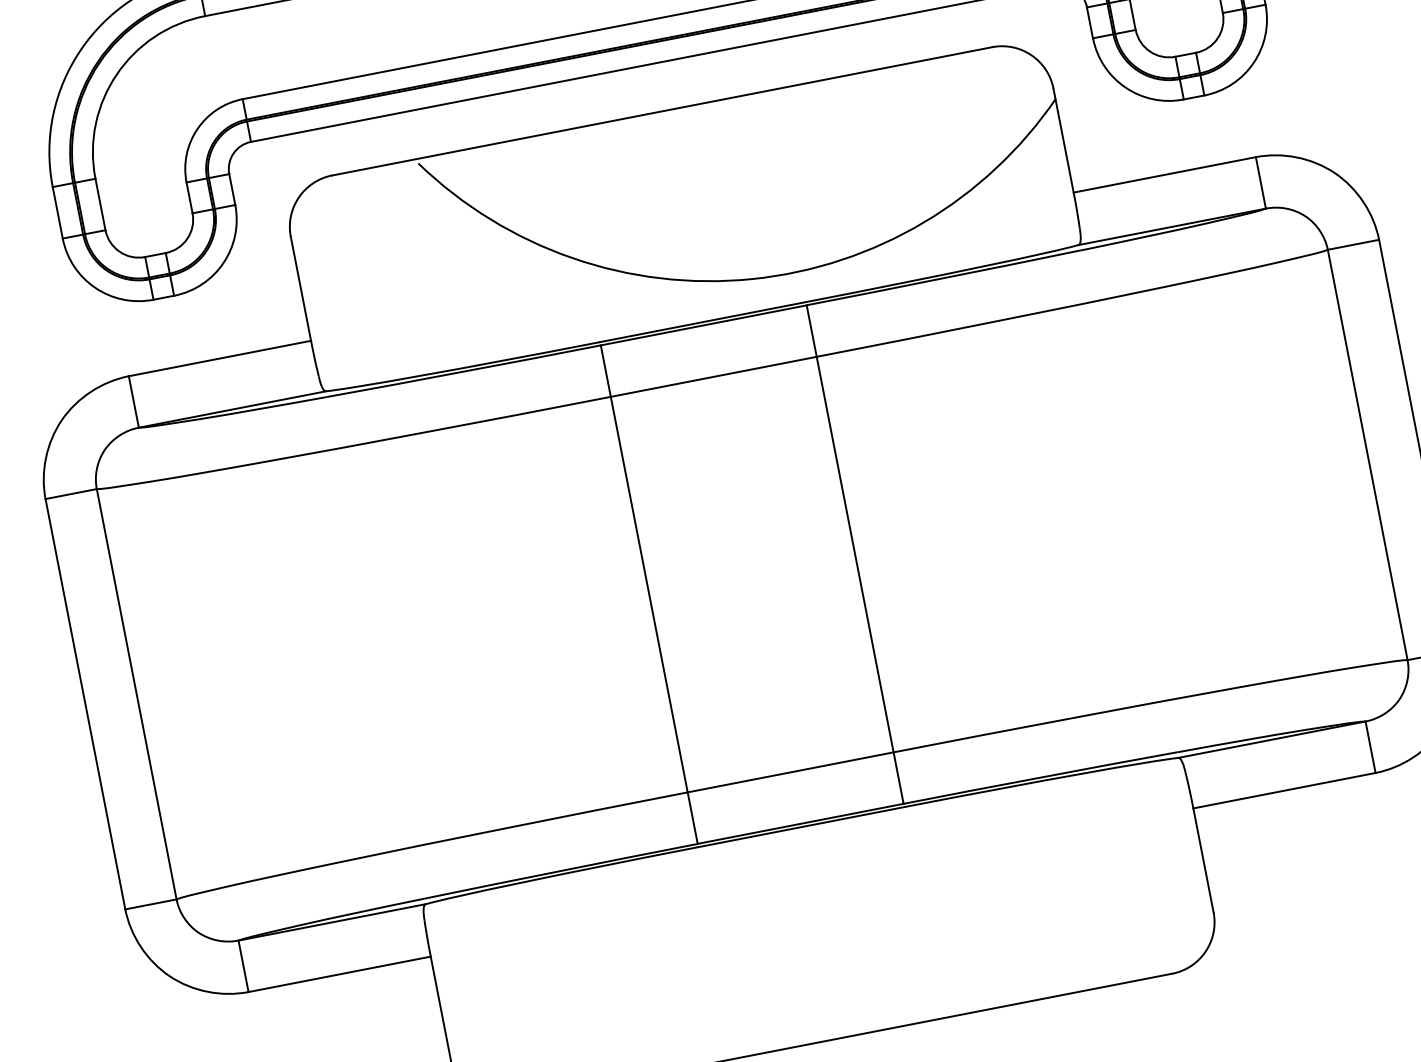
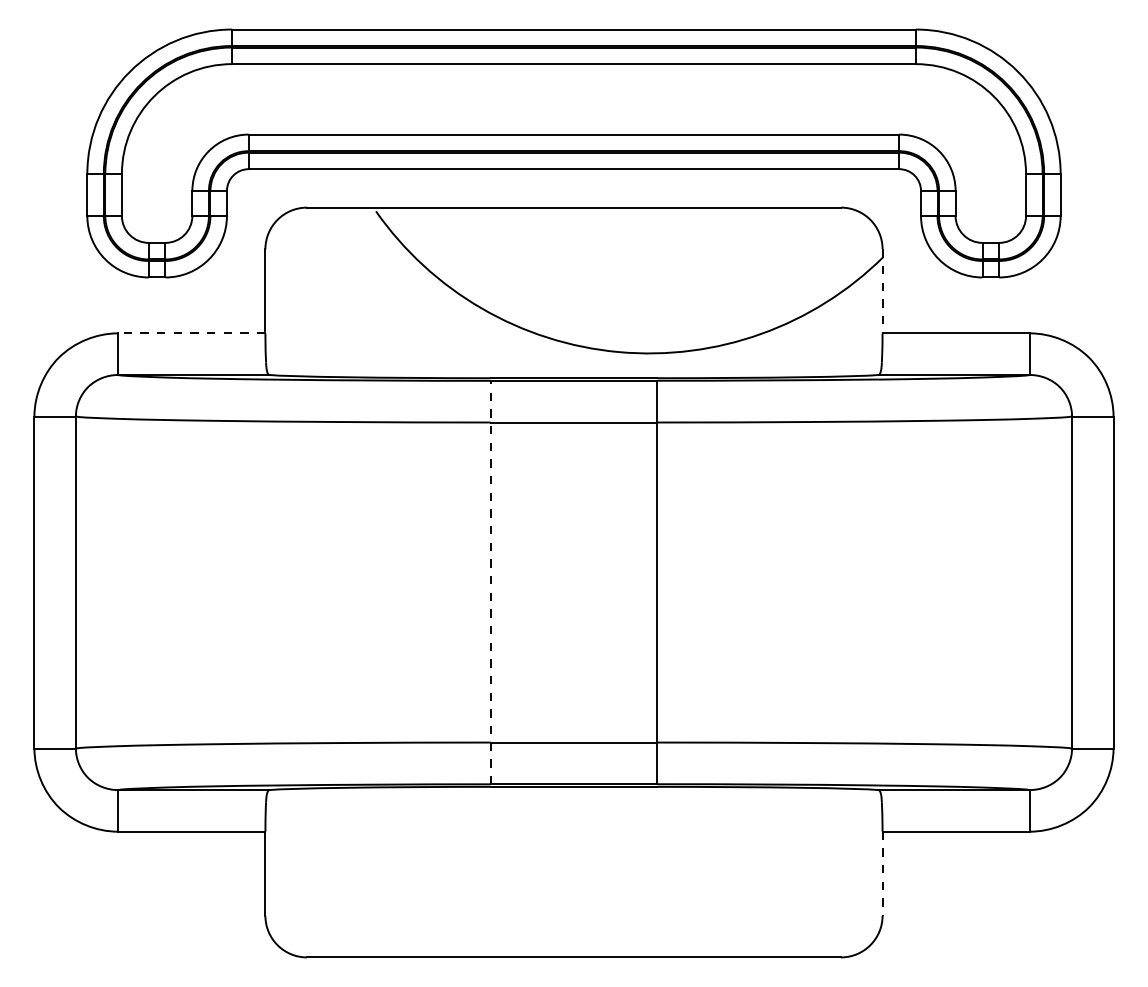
line: (1063, 140) -> (882, 291), solid -> dashed
line: (219, 358) -> (191, 333), solid -> dashed
line: (649, 594) -> (490, 582), solid -> dashed
line: (1203, 861) -> (882, 874), solid -> dashed

